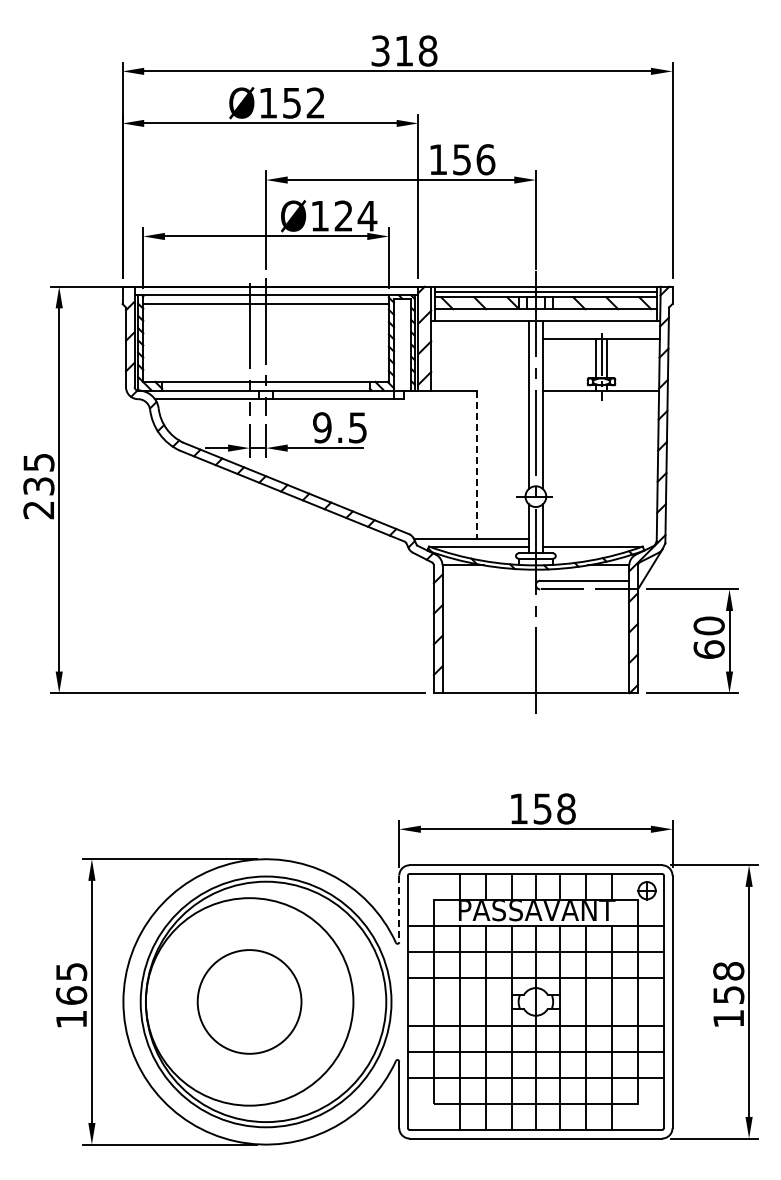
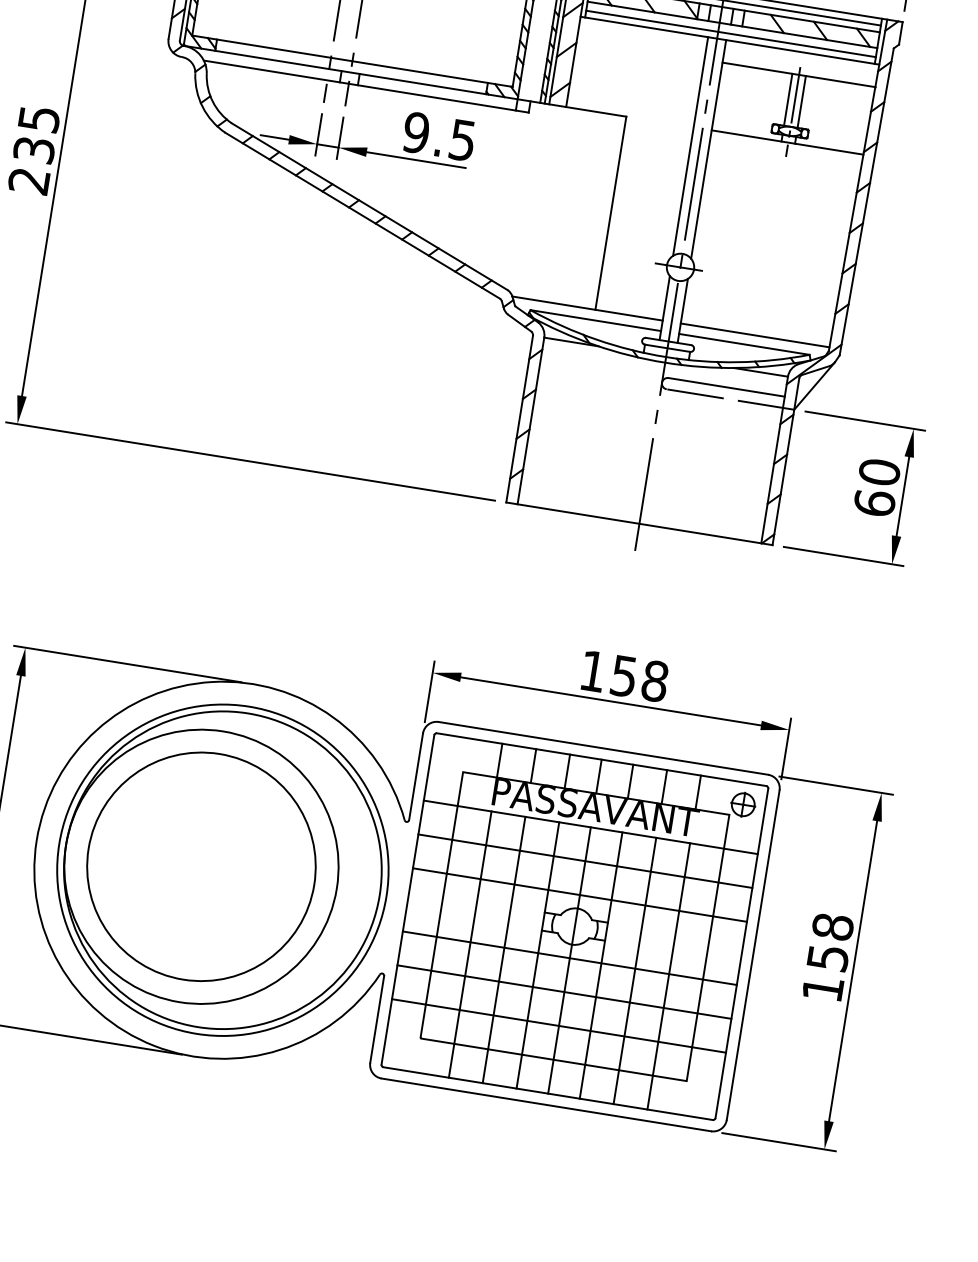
line: (545, 316) -> (730, 34), added
line: (477, 465) -> (610, 214), dashed -> solid
line: (599, 538) -> (754, 335), added
line: (399, 909) -> (416, 777), dashed -> solid
circle: (249, 1001) -> (201, 866), size x1.67

